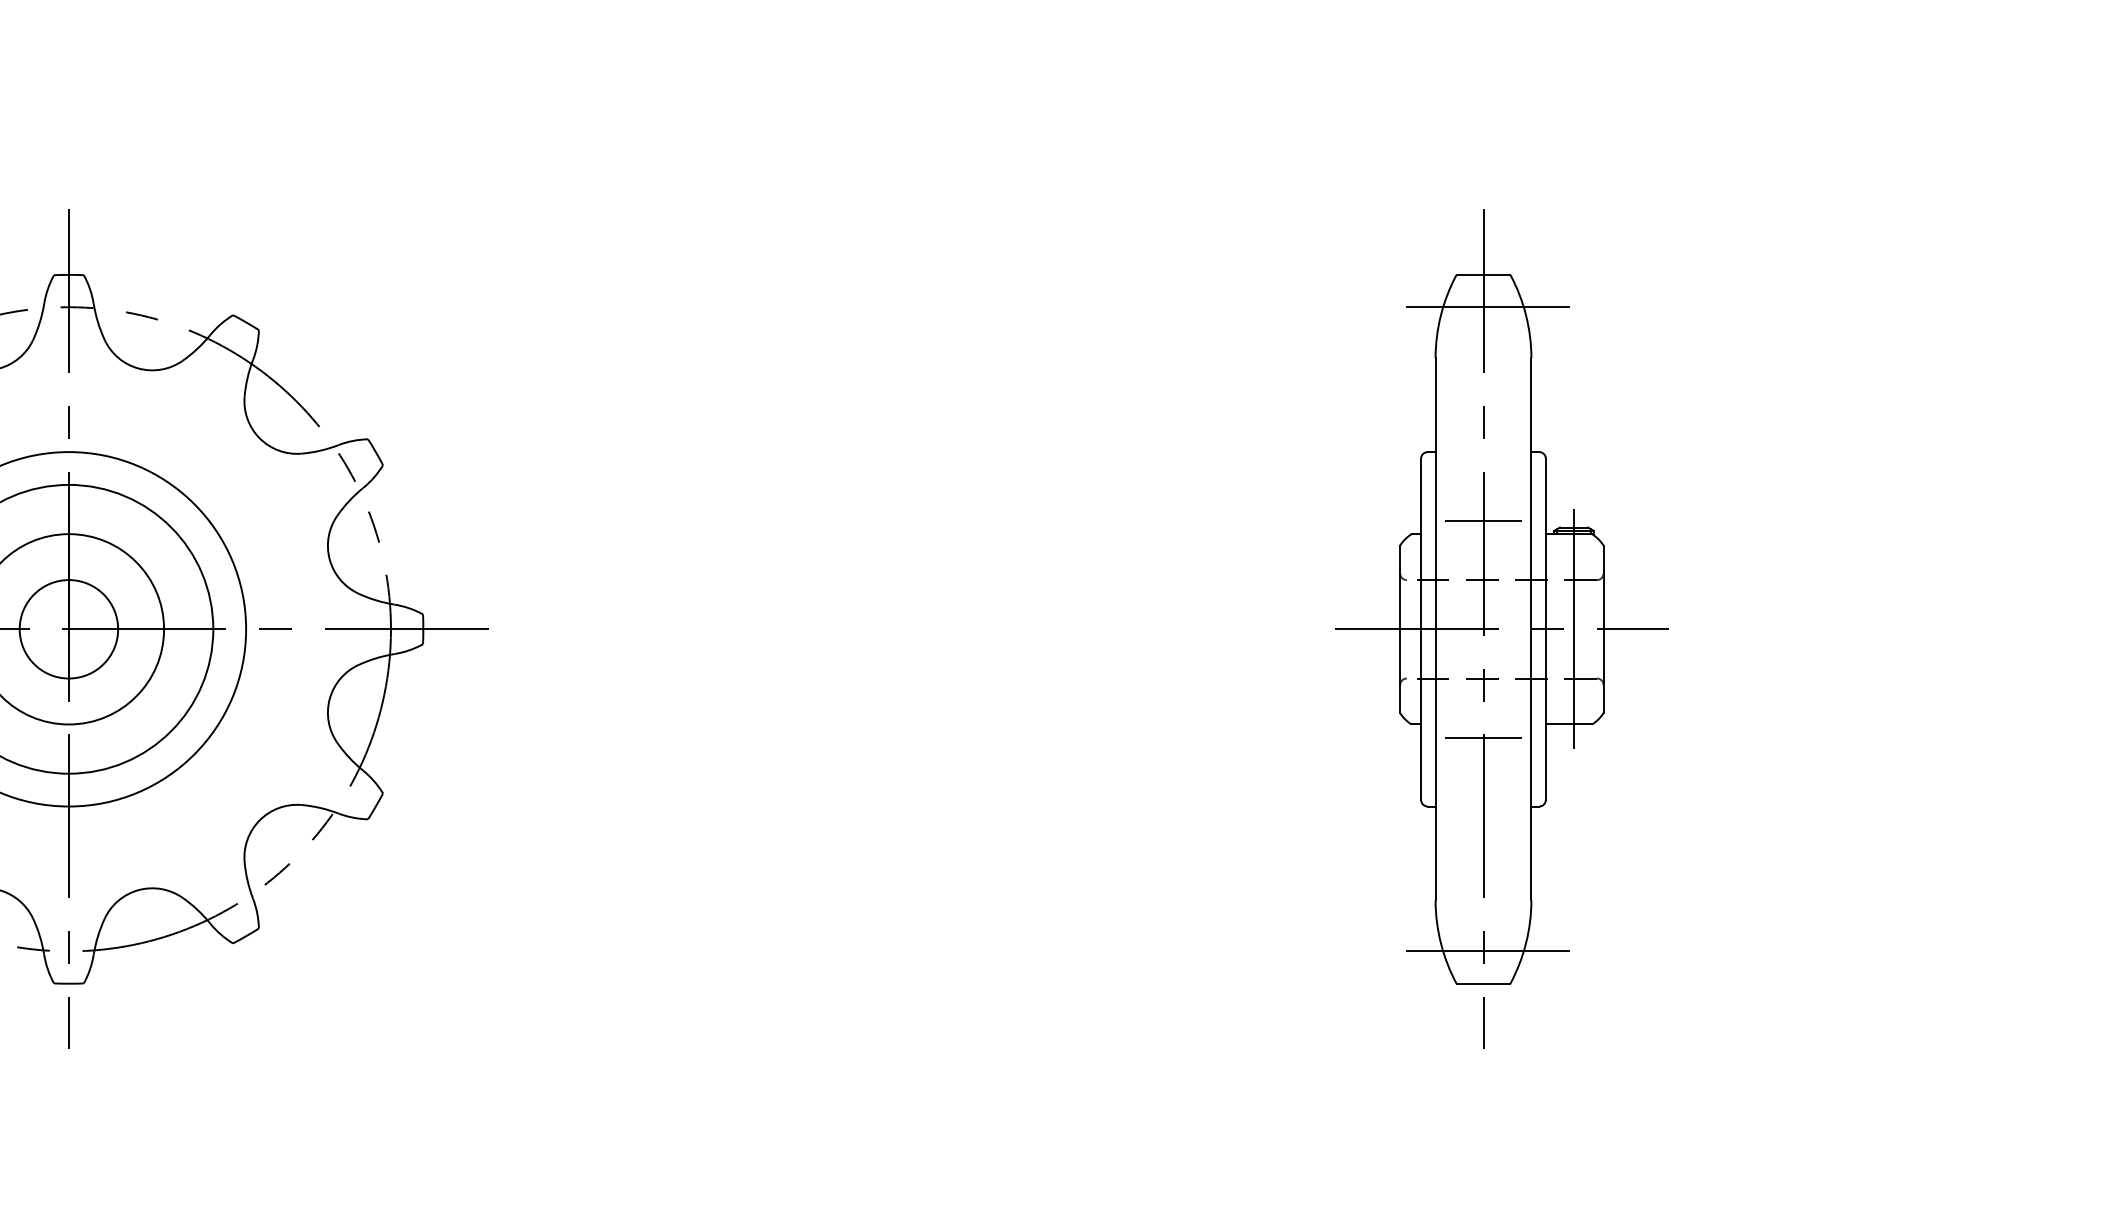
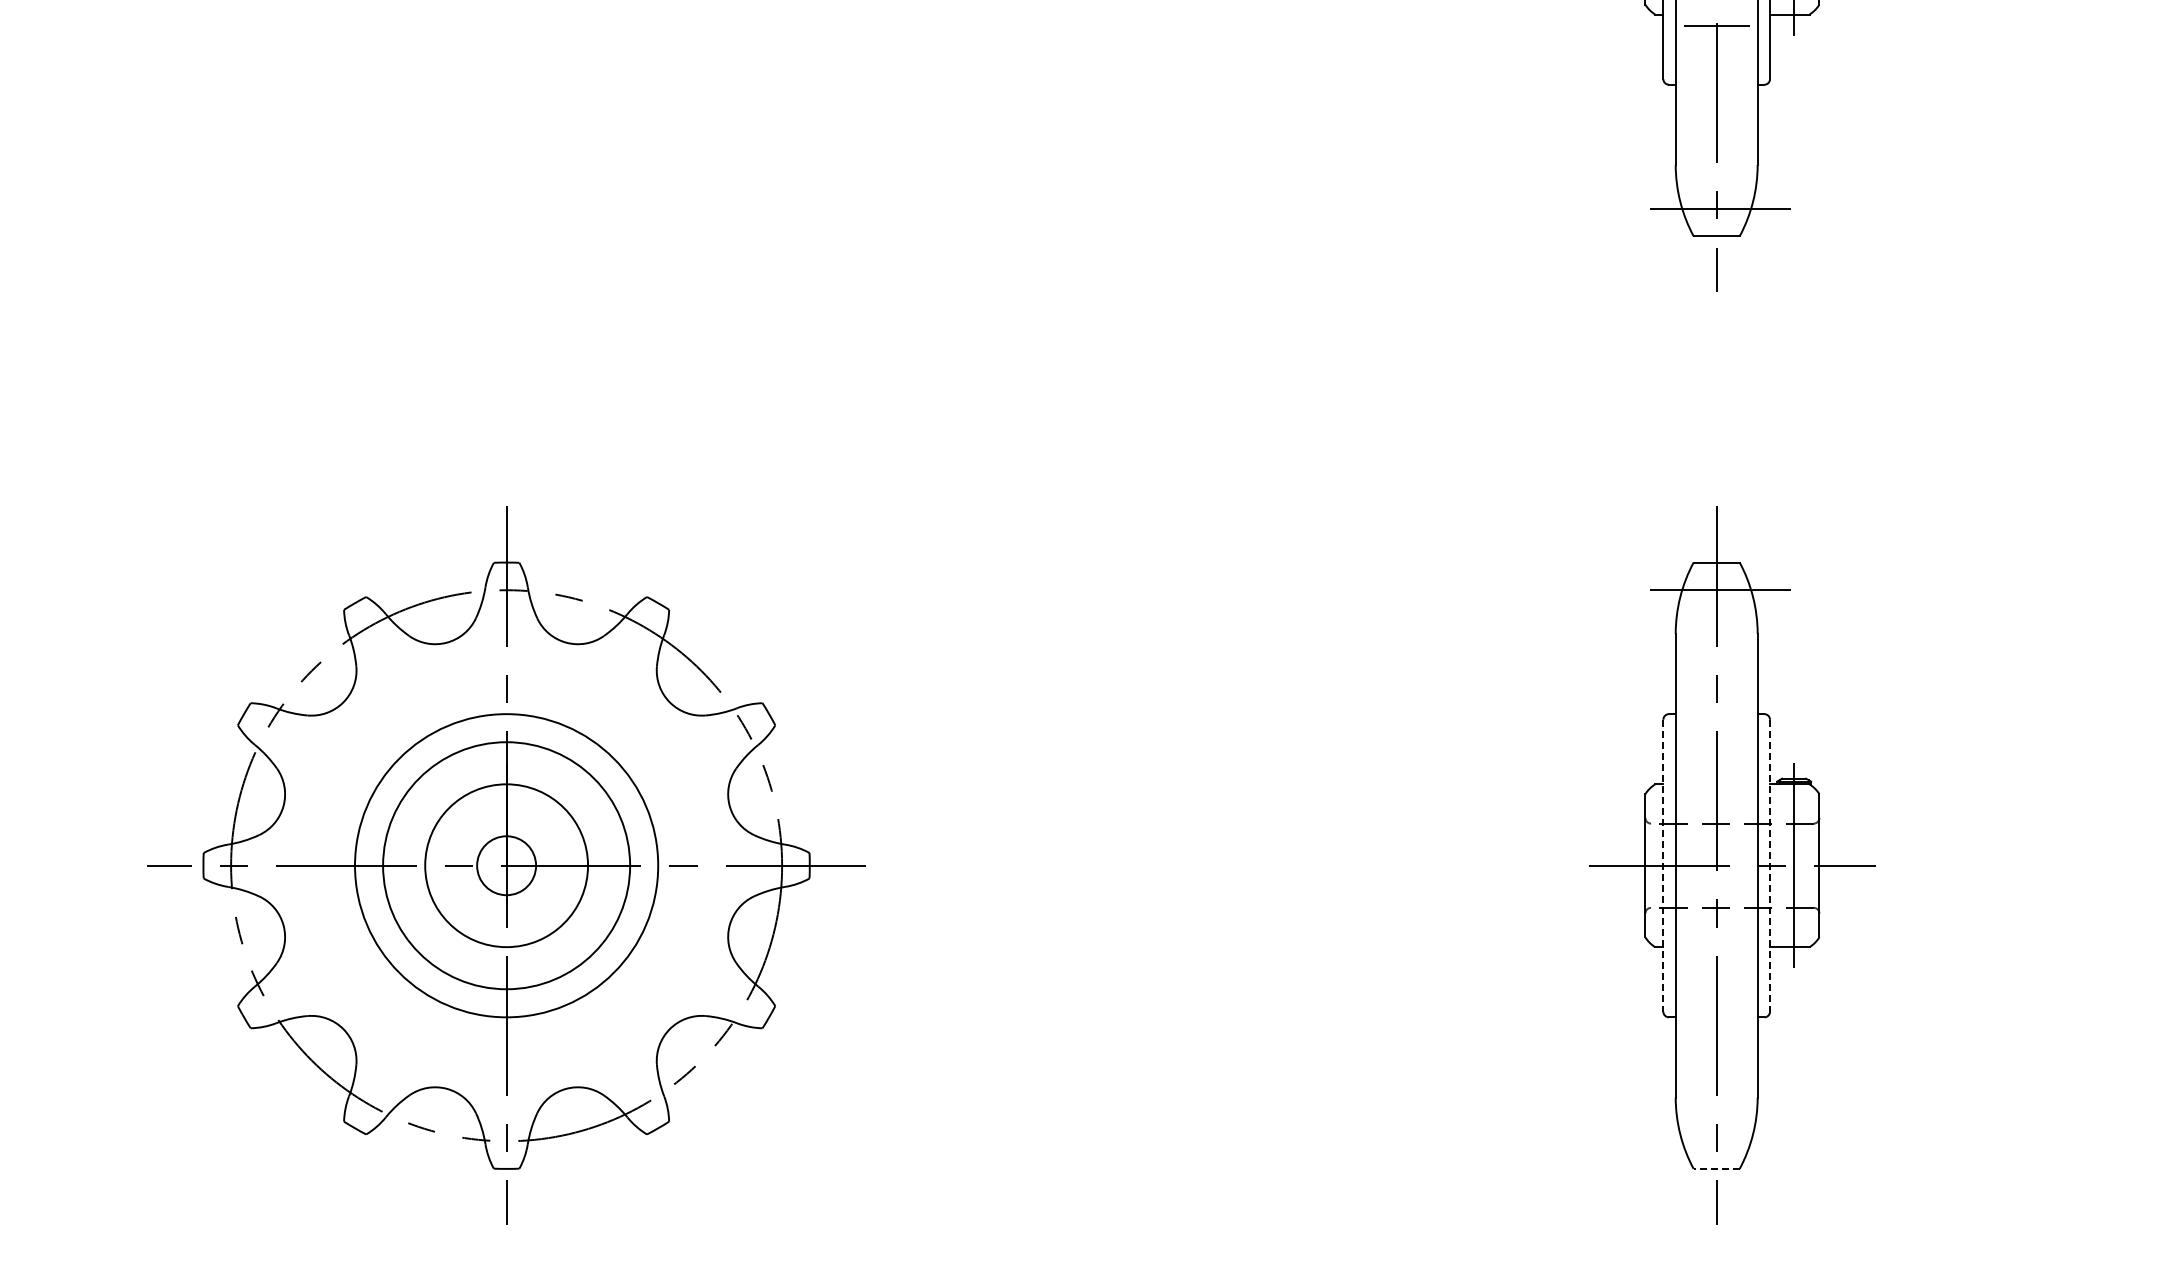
line: (1483, 521) -> (1716, 773), removed
circle: (68, 629) -> (506, 865), size x0.7
line: (1421, 629) -> (1663, 865), solid -> dashed
line: (1546, 629) -> (1770, 865), solid -> dashed
line: (1483, 737) -> (1716, 958), removed
line: (1483, 951) -> (1716, 1141), removed
line: (1483, 983) -> (1716, 1168), solid -> dashed

